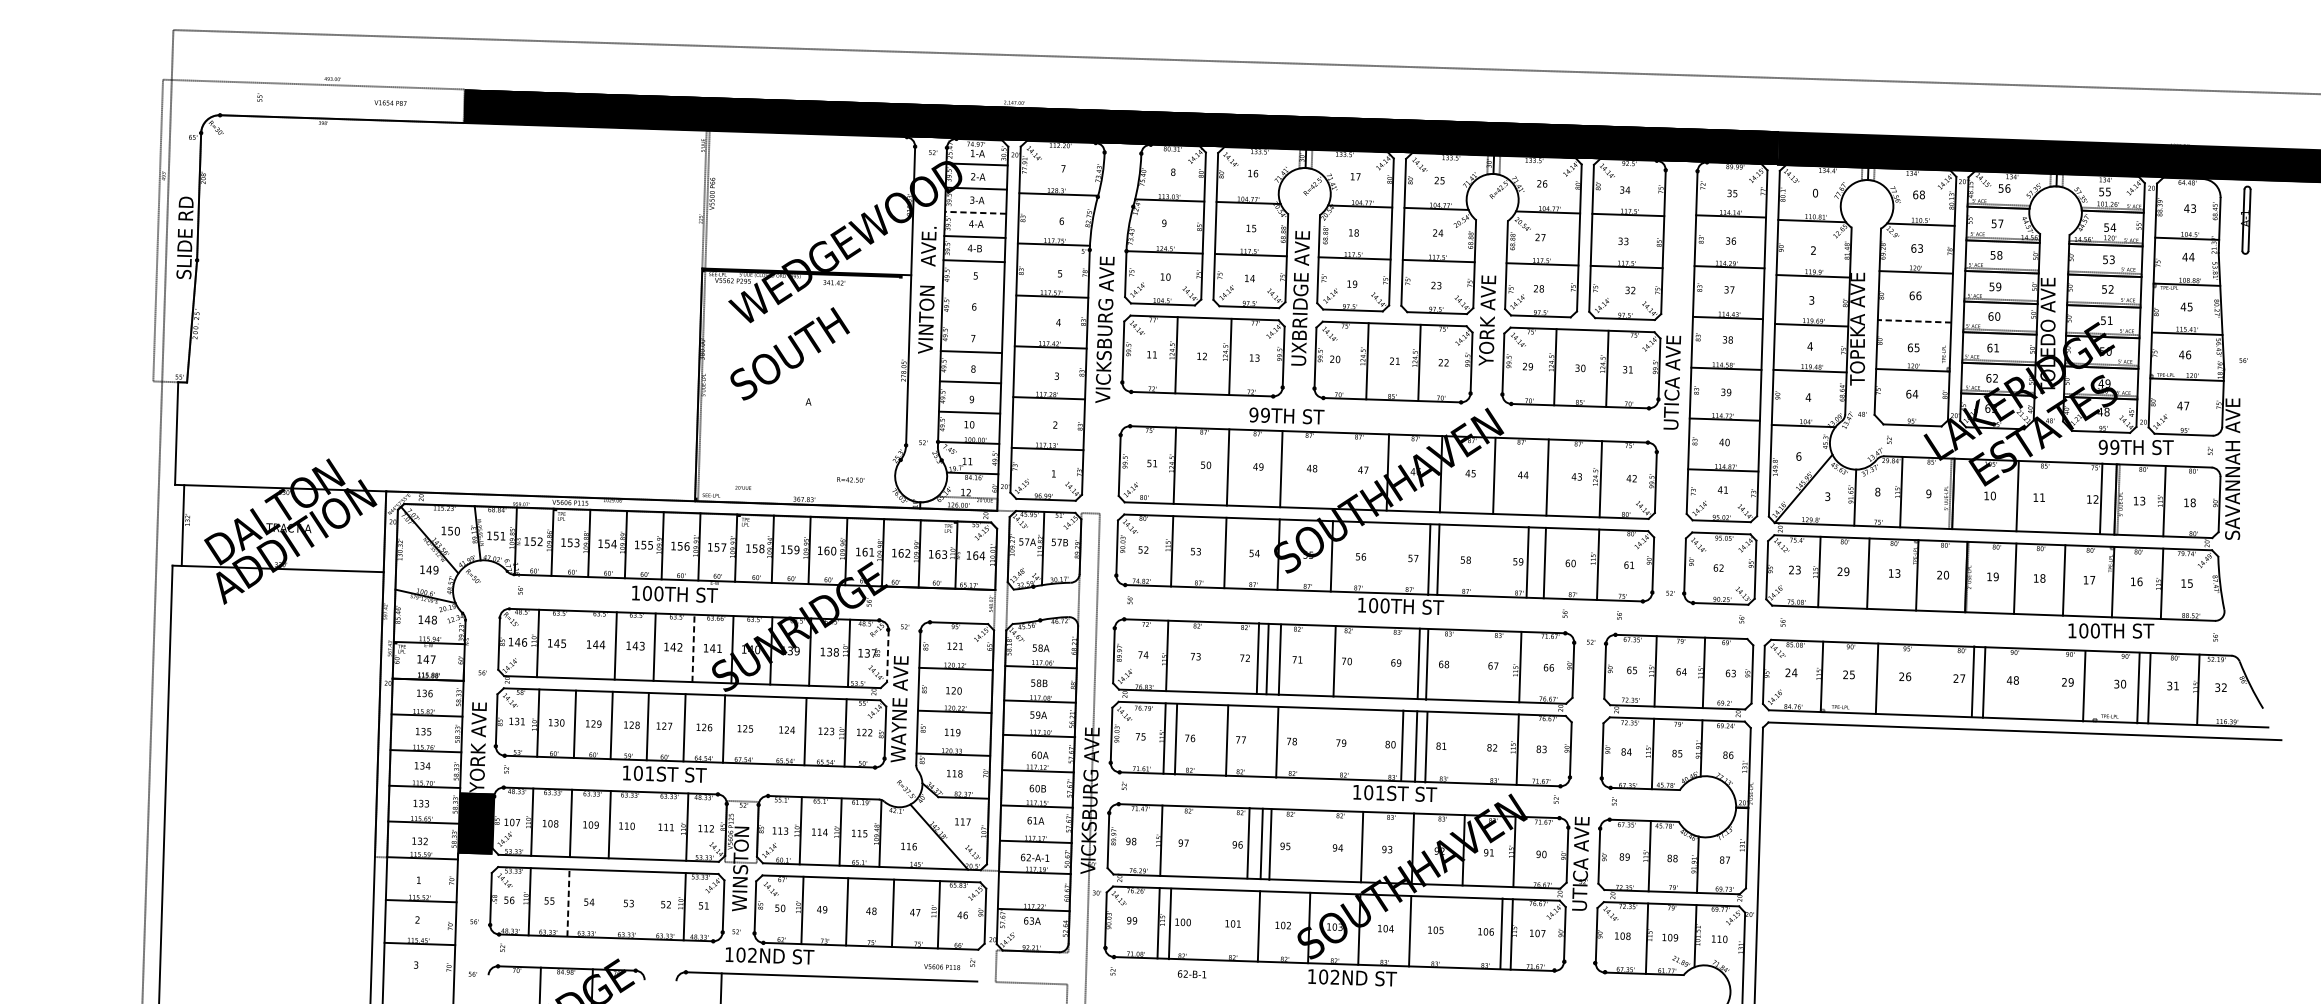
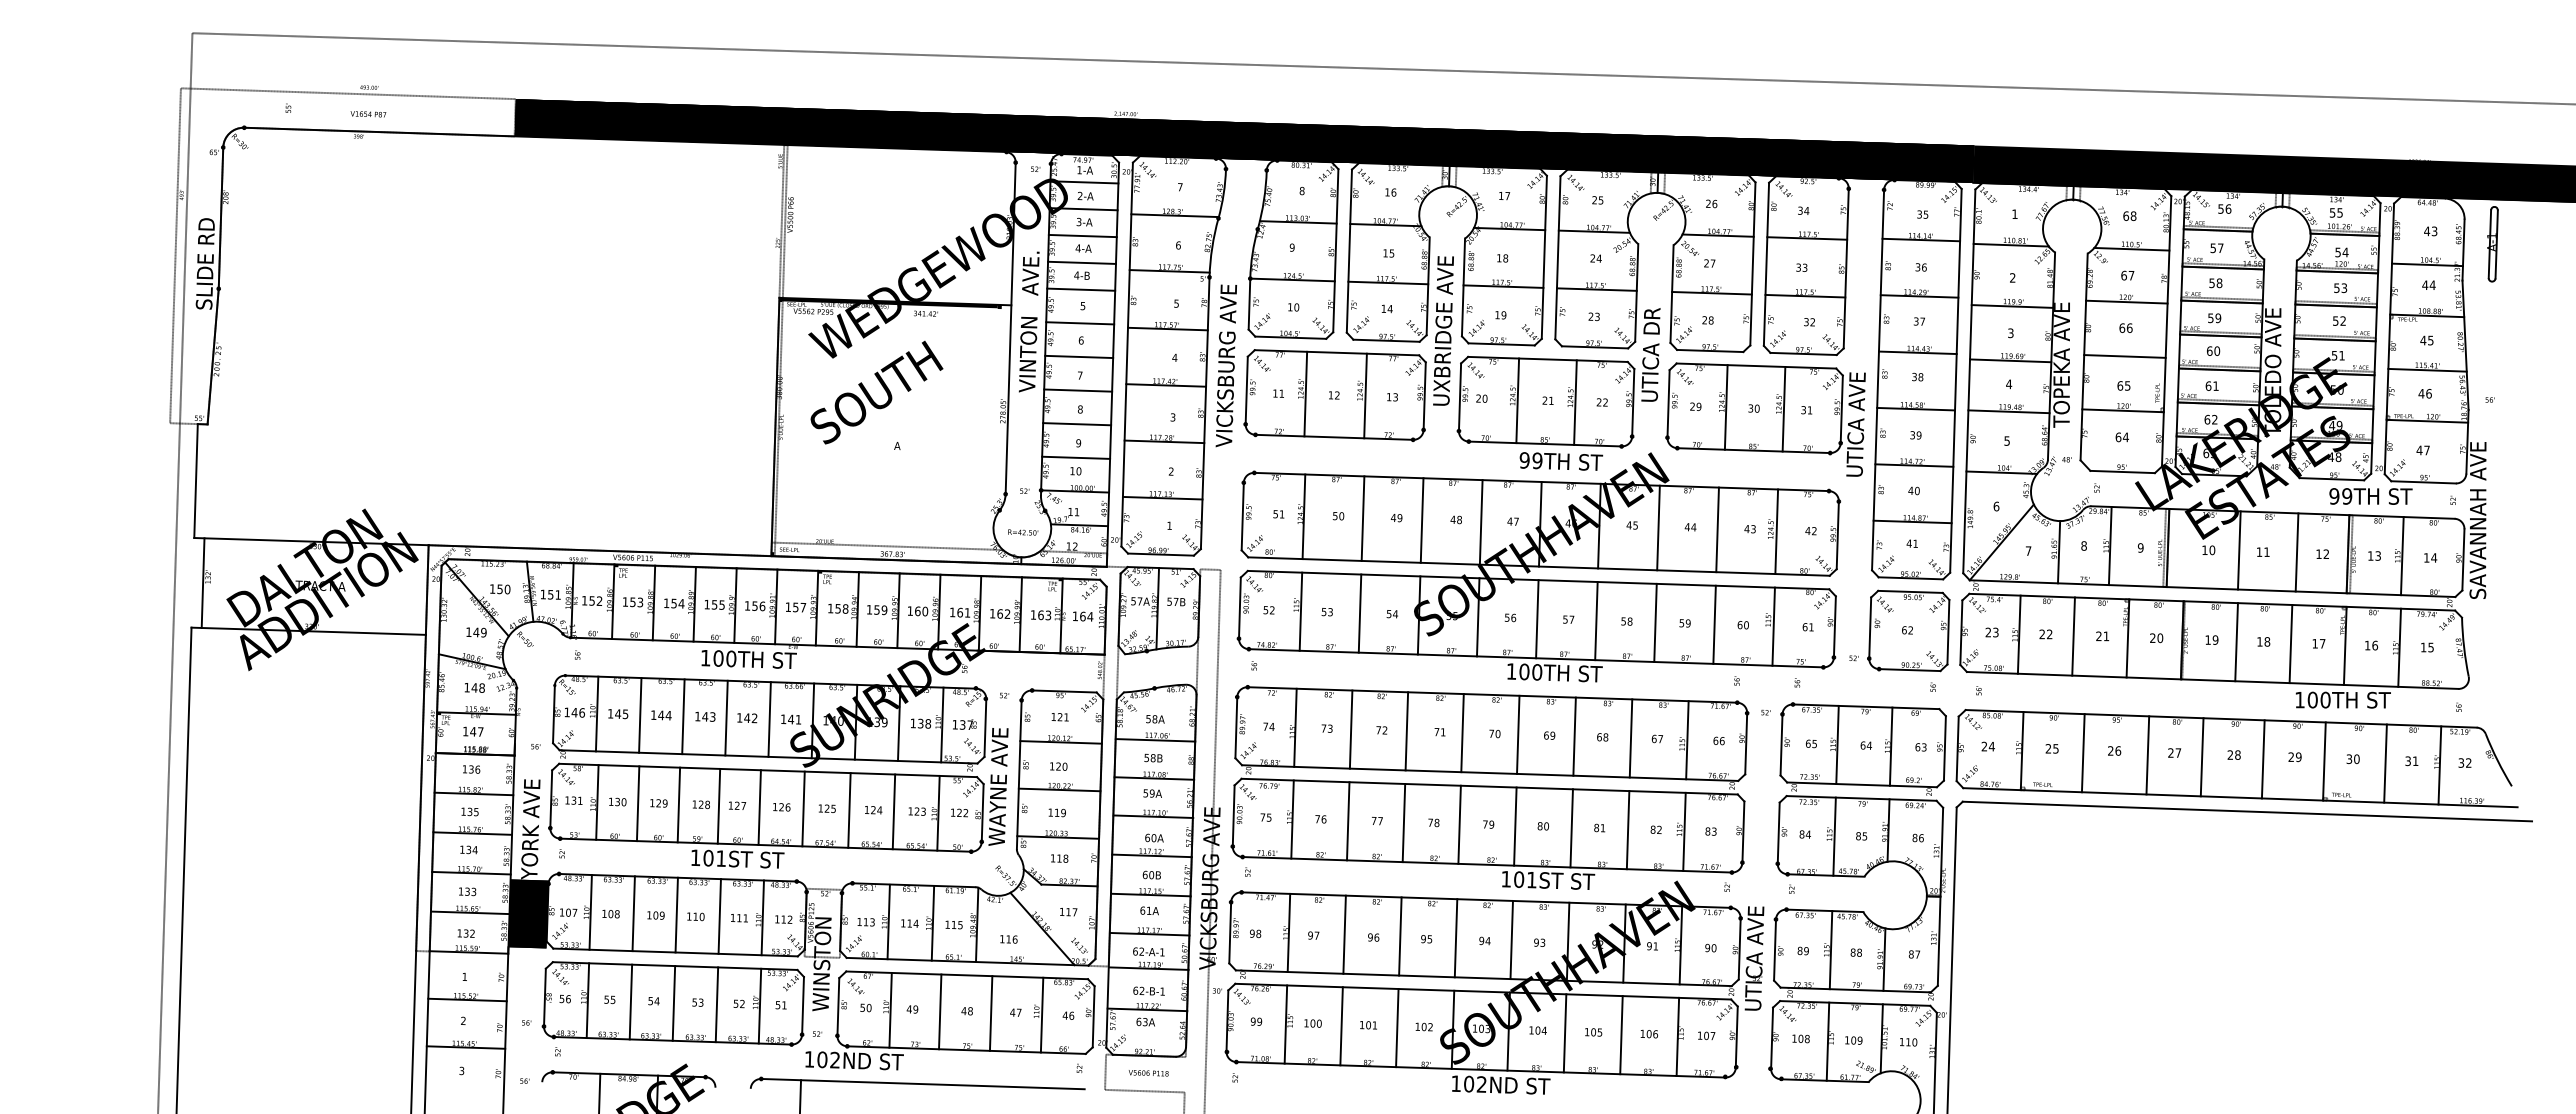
text: (390, 103) -> (368, 114), moved
text: (1815, 193) -> (2014, 214), 0 -> 1
line: (975, 213) -> (1082, 236), dashed -> solid
text: (1920, 248) -> (2131, 275), 63 -> 67
line: (973, 291) -> (1080, 323), added
text: (1487, 320) -> (1650, 355), YORK AVE -> UTICA DR
line: (972, 321) -> (1079, 356), added
line: (1914, 321) -> (2124, 356), dashed -> solid
text: (1808, 397) -> (2007, 440), 4 -> 5
text: (1287, 415) -> (1561, 461), moved
line: (1333, 470) -> (1480, 522), added
text: (851, 479) -> (1023, 532), moved
line: (799, 492) -> (887, 546), added
text: (1827, 496) -> (2028, 550), 3 -> 7
line: (2100, 498) -> (2296, 552), moved
text: (2192, 502) -> (2433, 557), 18 -> 14
line: (1429, 560) -> (1537, 619), moved
line: (1527, 561) -> (1655, 622), moved
text: (1846, 571) -> (2049, 634), 29 -> 22
text: (1894, 573) -> (2102, 636), 13 -> 21
line: (577, 644) -> (640, 715), added
line: (693, 648) -> (769, 719), dashed -> solid
line: (887, 656) -> (985, 728), dashed -> solid
line: (1257, 658) -> (1350, 729), moved
line: (1279, 660) -> (1462, 733), moved
line: (1334, 661) -> (1518, 734), moved
line: (1426, 664) -> (1630, 738), moved
text: (2009, 679) -> (2230, 754), 48 -> 28
line: (1972, 681) -> (2147, 755), moved
line: (2083, 686) -> (2262, 759), moved
line: (2138, 688) -> (2324, 761), moved
line: (765, 730) -> (849, 810), added
line: (1176, 739) -> (1348, 821), moved
line: (1226, 740) -> (1403, 822), moved
line: (1277, 742) -> (1459, 824), moved
line: (1402, 745) -> (1515, 826), moved
line: (1425, 747) -> (1627, 830), moved
line: (648, 825) -> (719, 916), added
line: (1248, 843) -> (1344, 934), moved
line: (1269, 844) -> (1455, 938), moved
line: (568, 902) -> (630, 1001), dashed -> solid
line: (606, 904) -> (673, 1003), added
line: (645, 905) -> (716, 1004), added
line: (1169, 924) -> (1341, 1026), moved
line: (1501, 934) -> (1621, 1035), moved
text: (942, 967) -> (1148, 1073), moved
text: (1191, 973) -> (1148, 990), moved

